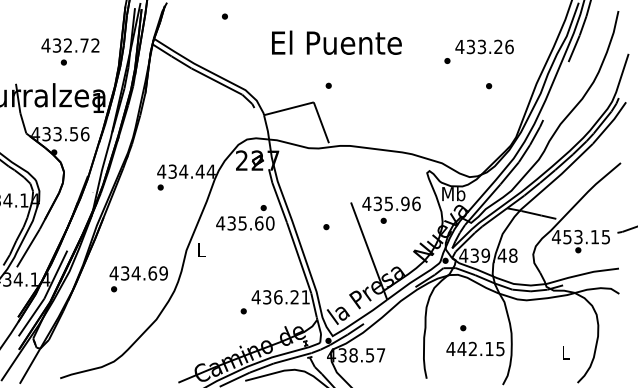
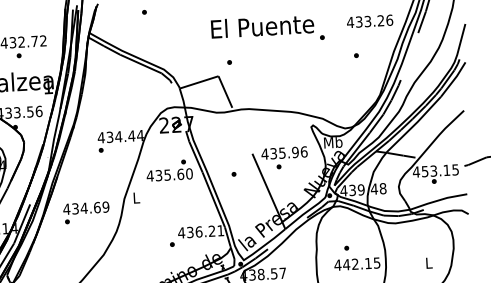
text: (336, 42) -> (262, 26), moved
text: (484, 46) -> (369, 21), moved
text: (138, 279) -> (86, 213), moved

